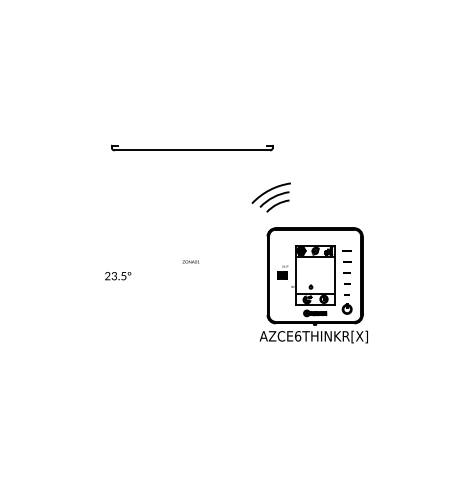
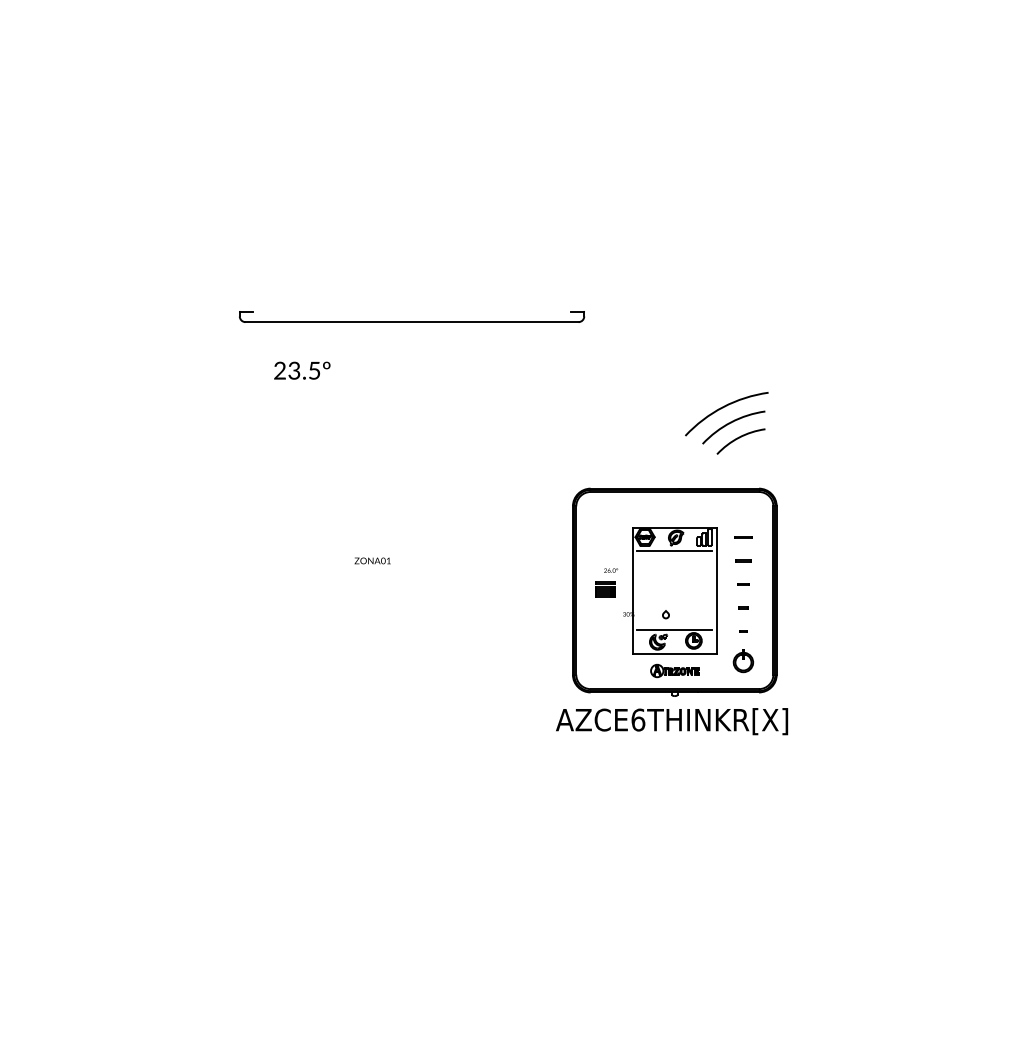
part: (270, 197) -> (724, 422), moved
text: (190, 261) -> (371, 559), moved
text: (118, 276) -> (303, 371), moved

